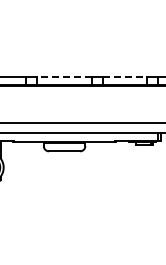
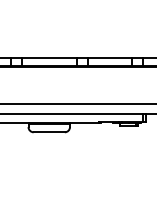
line: (64, 76) -> (49, 57), dashed -> solid
line: (125, 76) -> (110, 57), dashed -> solid

